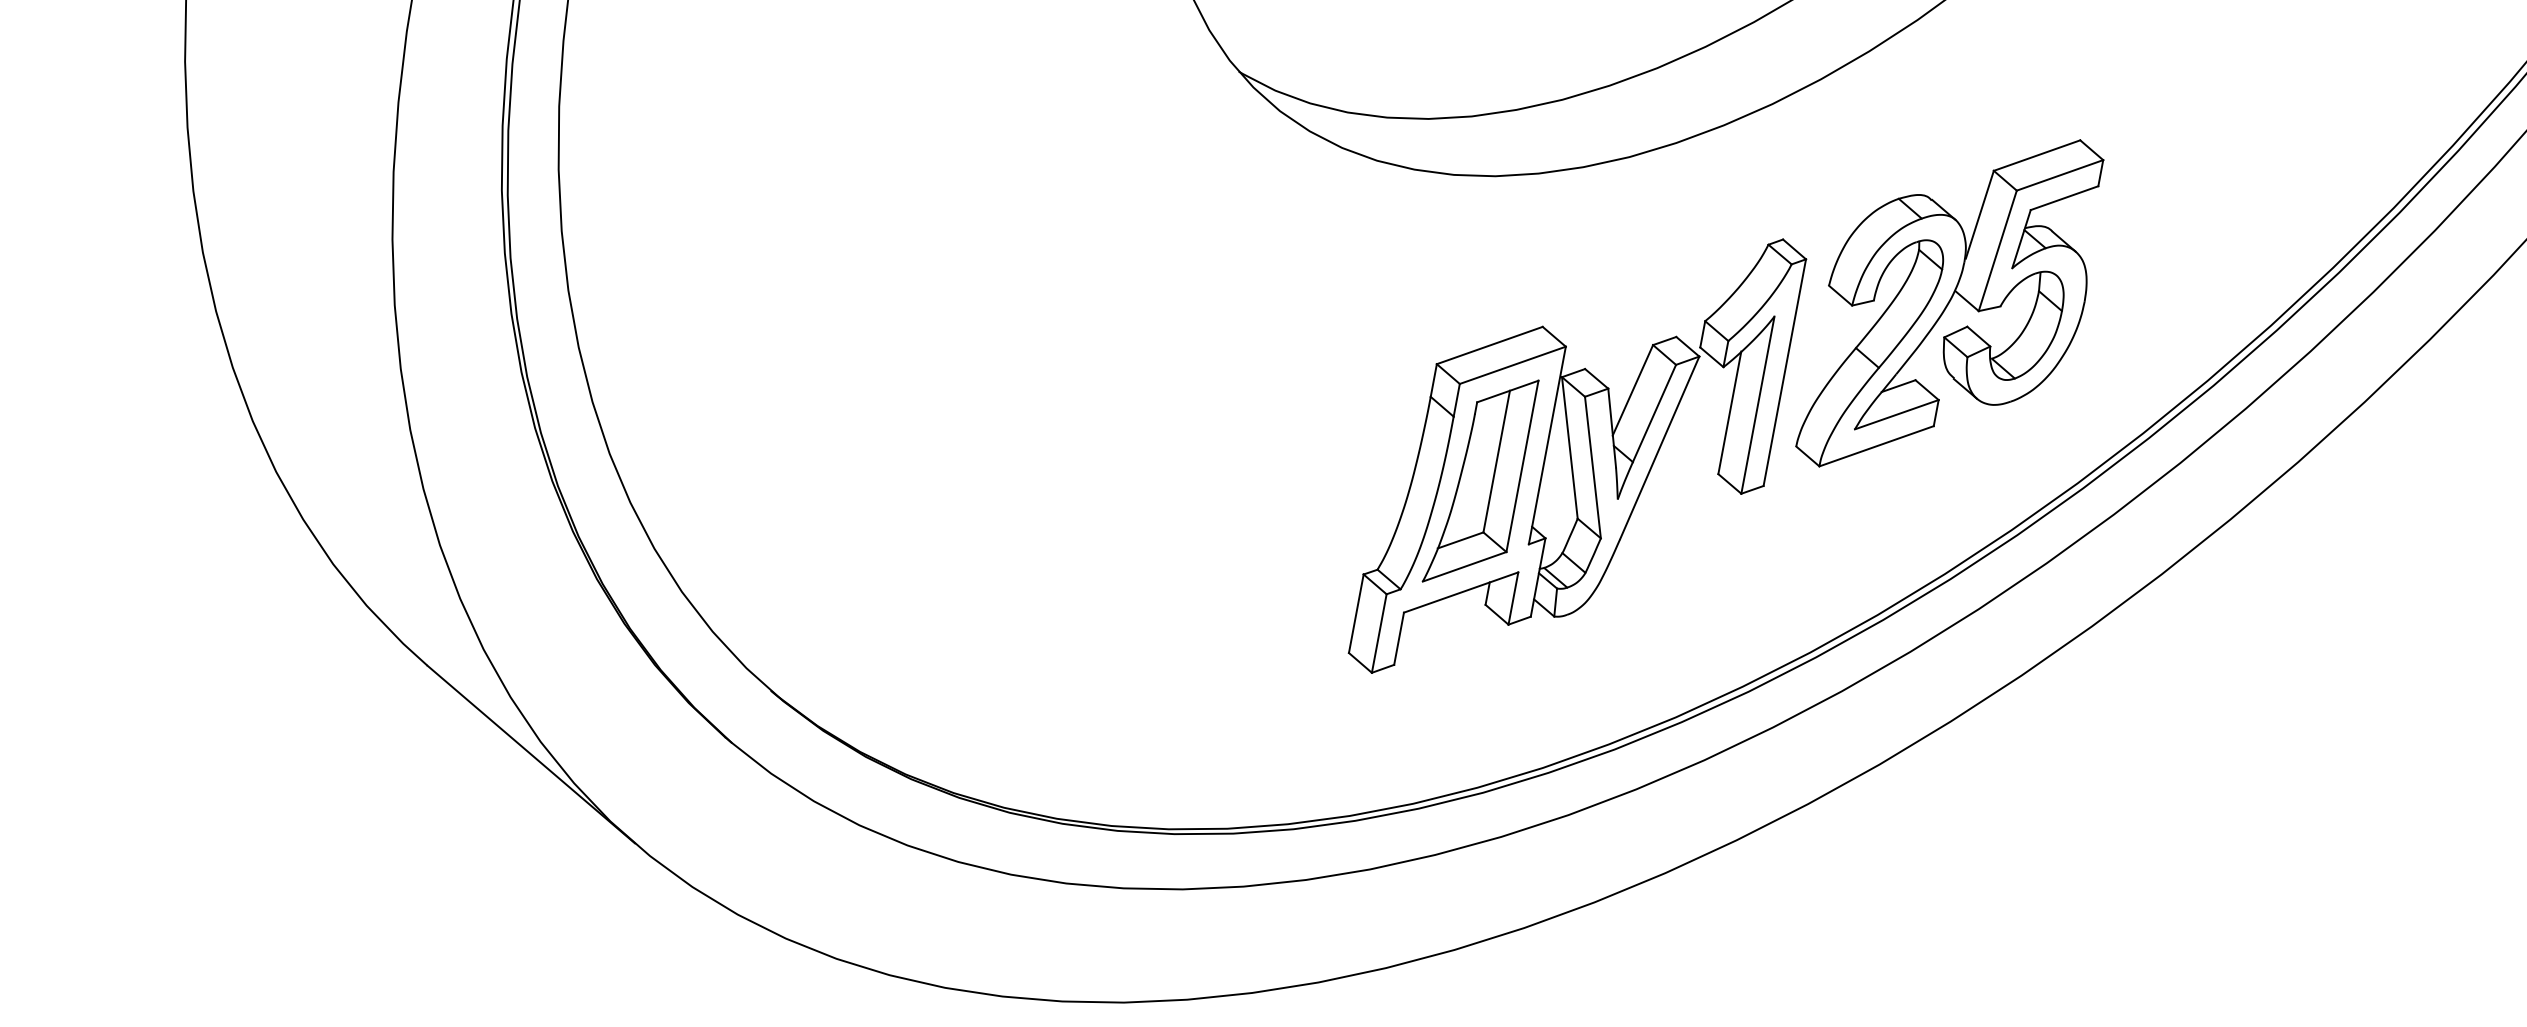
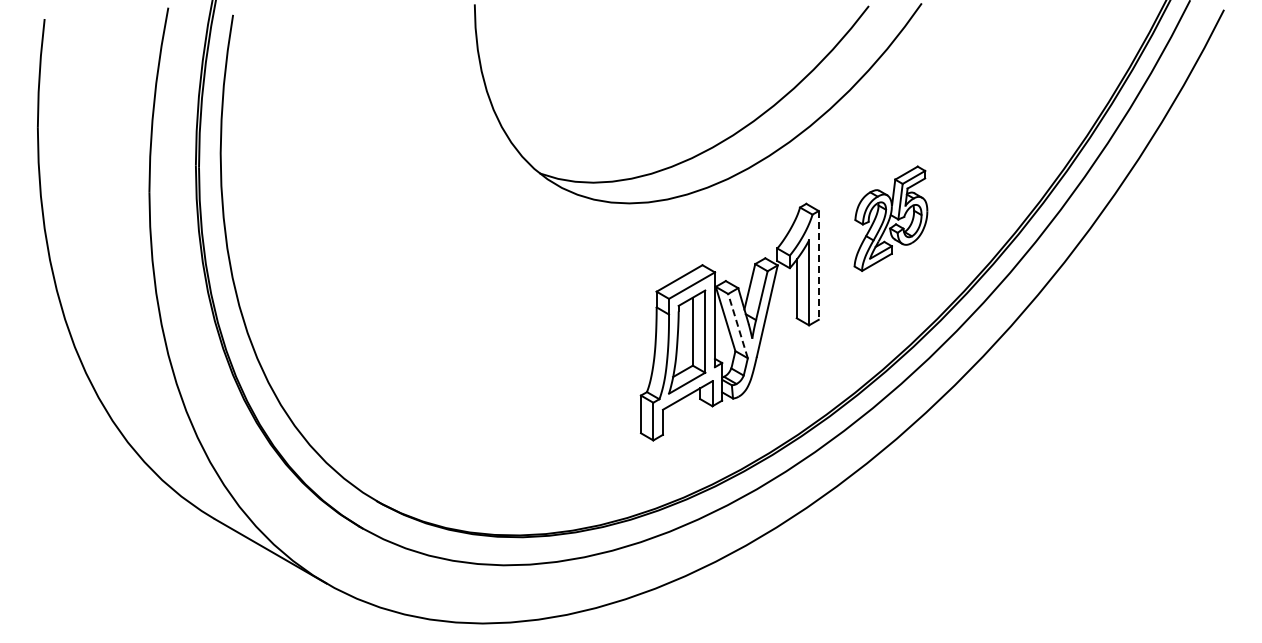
part: (1952, 302) -> (890, 218), size x0.6
line: (1784, 372) -> (818, 265), solid -> dashed
line: (1593, 468) -> (738, 326), solid -> dashed

